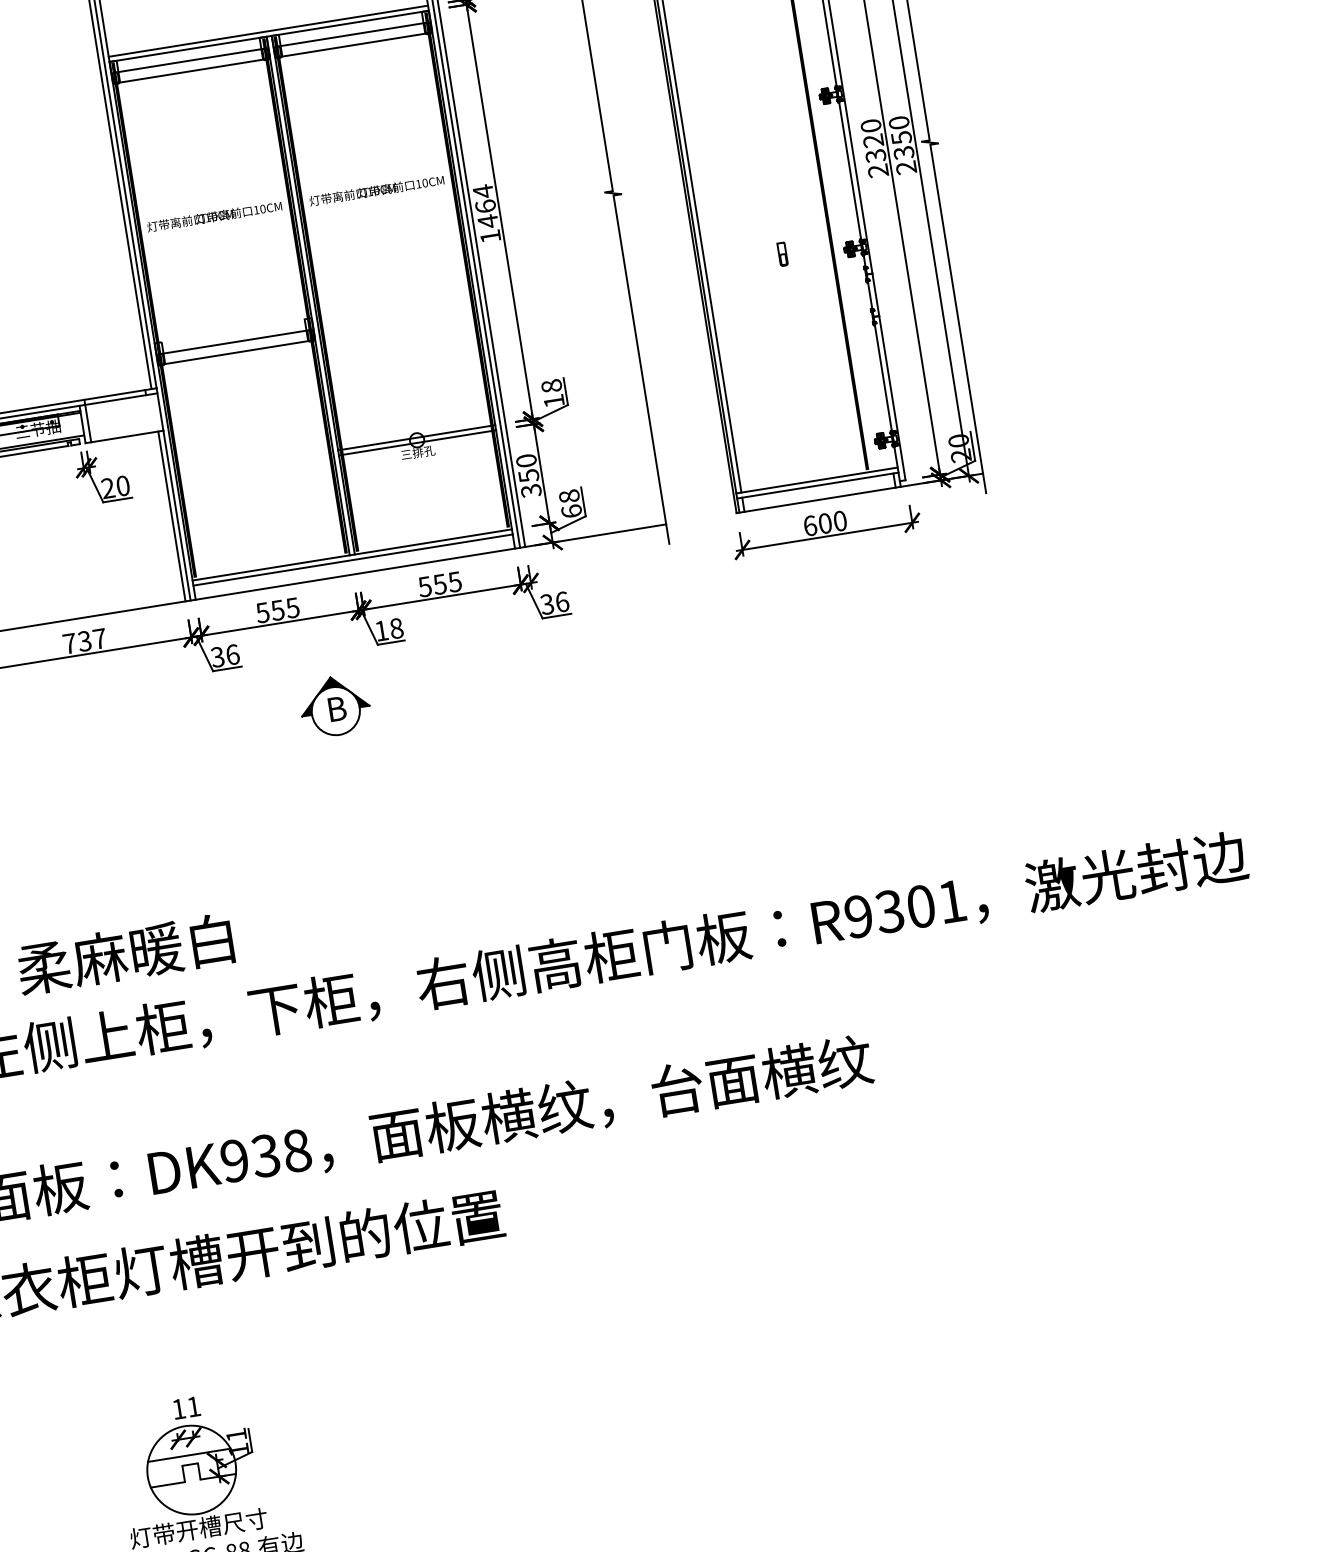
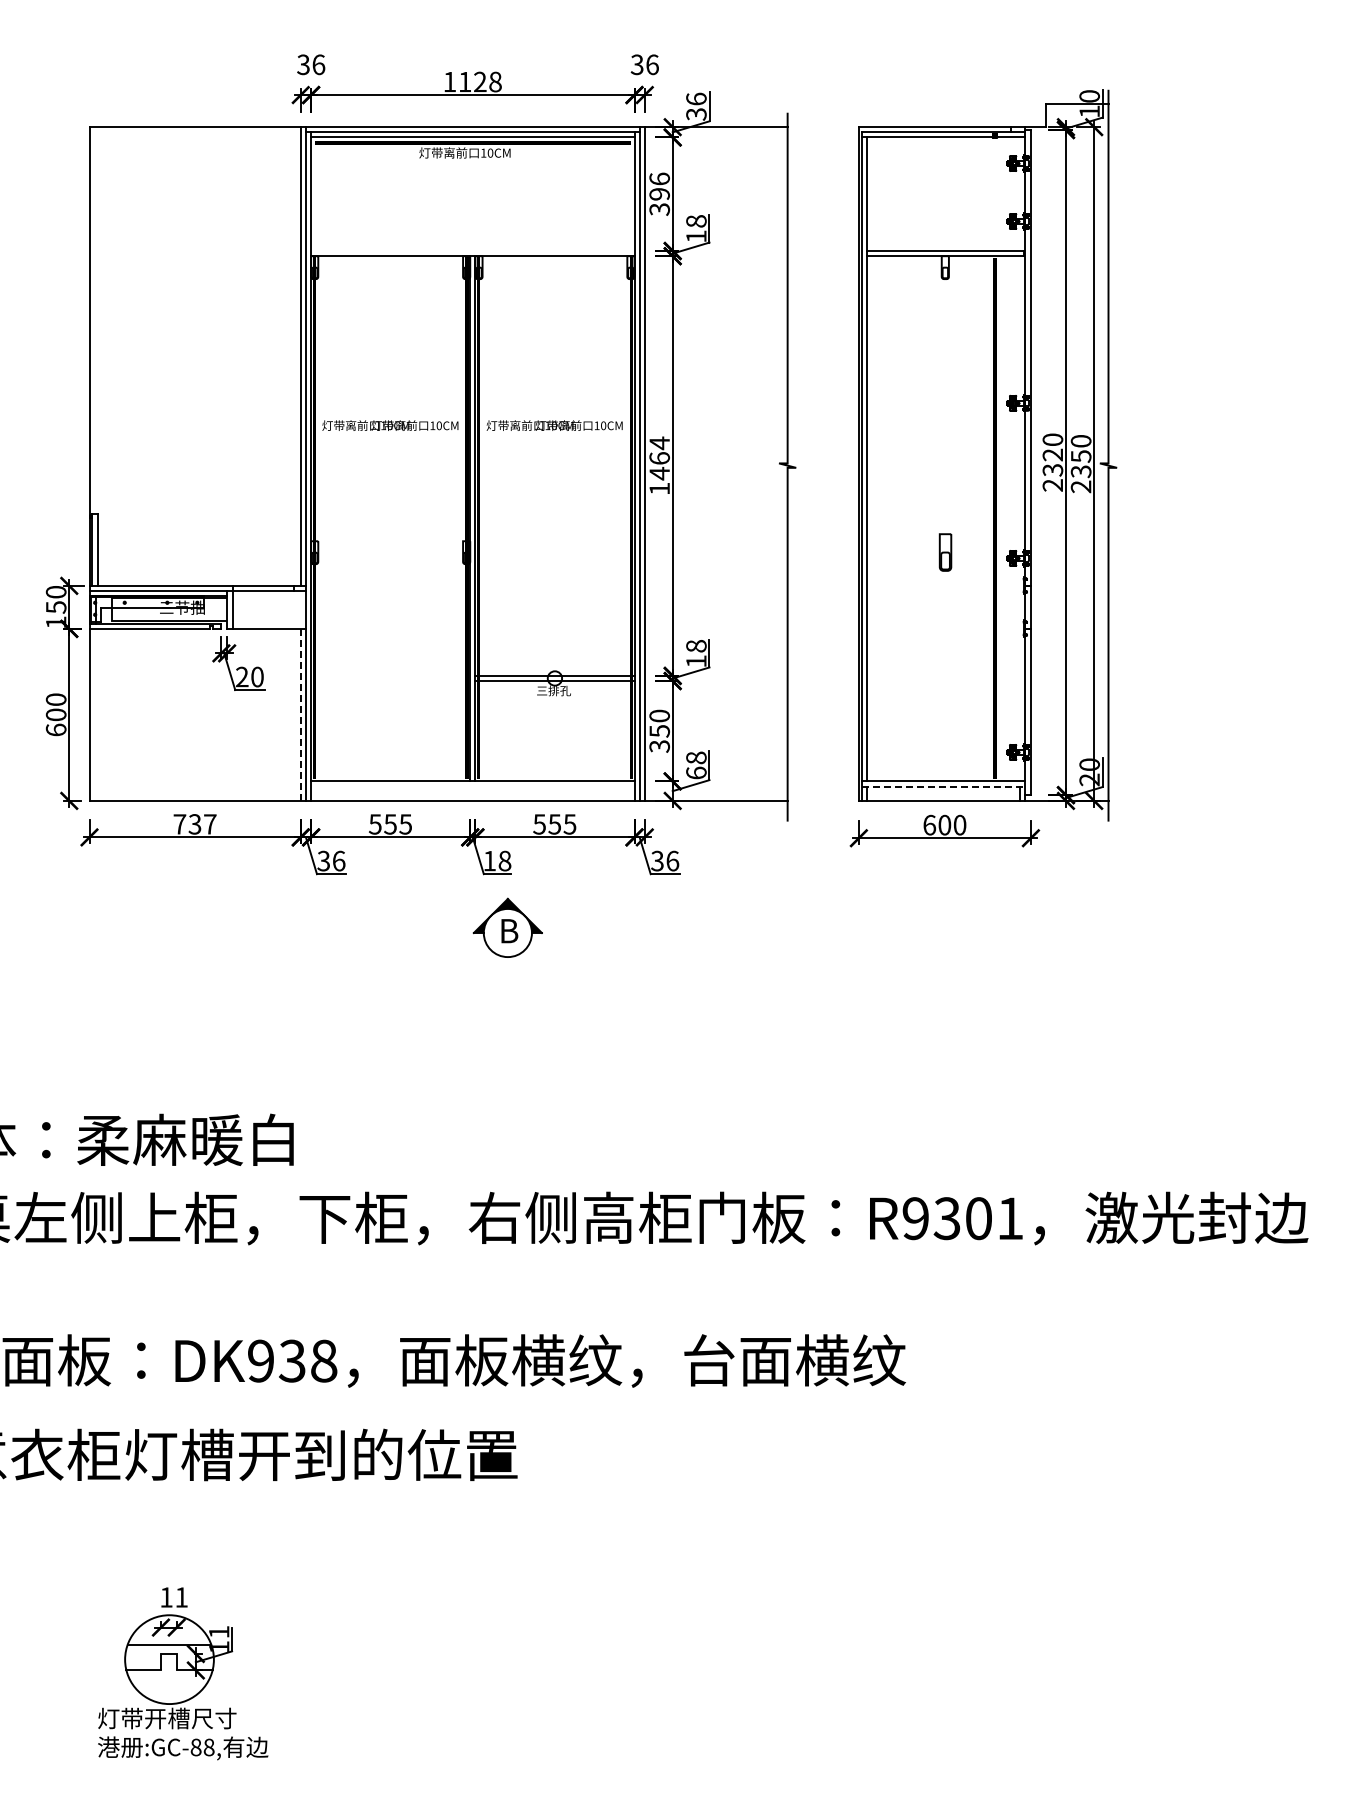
line: (268, 31) -> (472, 251), removed
line: (351, 34) -> (554, 267), removed
line: (353, 45) -> (554, 278), removed
line: (189, 60) -> (390, 267), removed
line: (191, 71) -> (390, 278), removed
part: (781, 254) -> (944, 552), size x1.6
line: (234, 341) -> (390, 552), removed
line: (236, 352) -> (390, 563), removed
line: (817, 485) -> (943, 786), solid -> dashed
line: (171, 517) -> (300, 715), solid -> dashed
line: (352, 560) -> (472, 786), removed
part: (334, 705) -> (507, 927), moved

